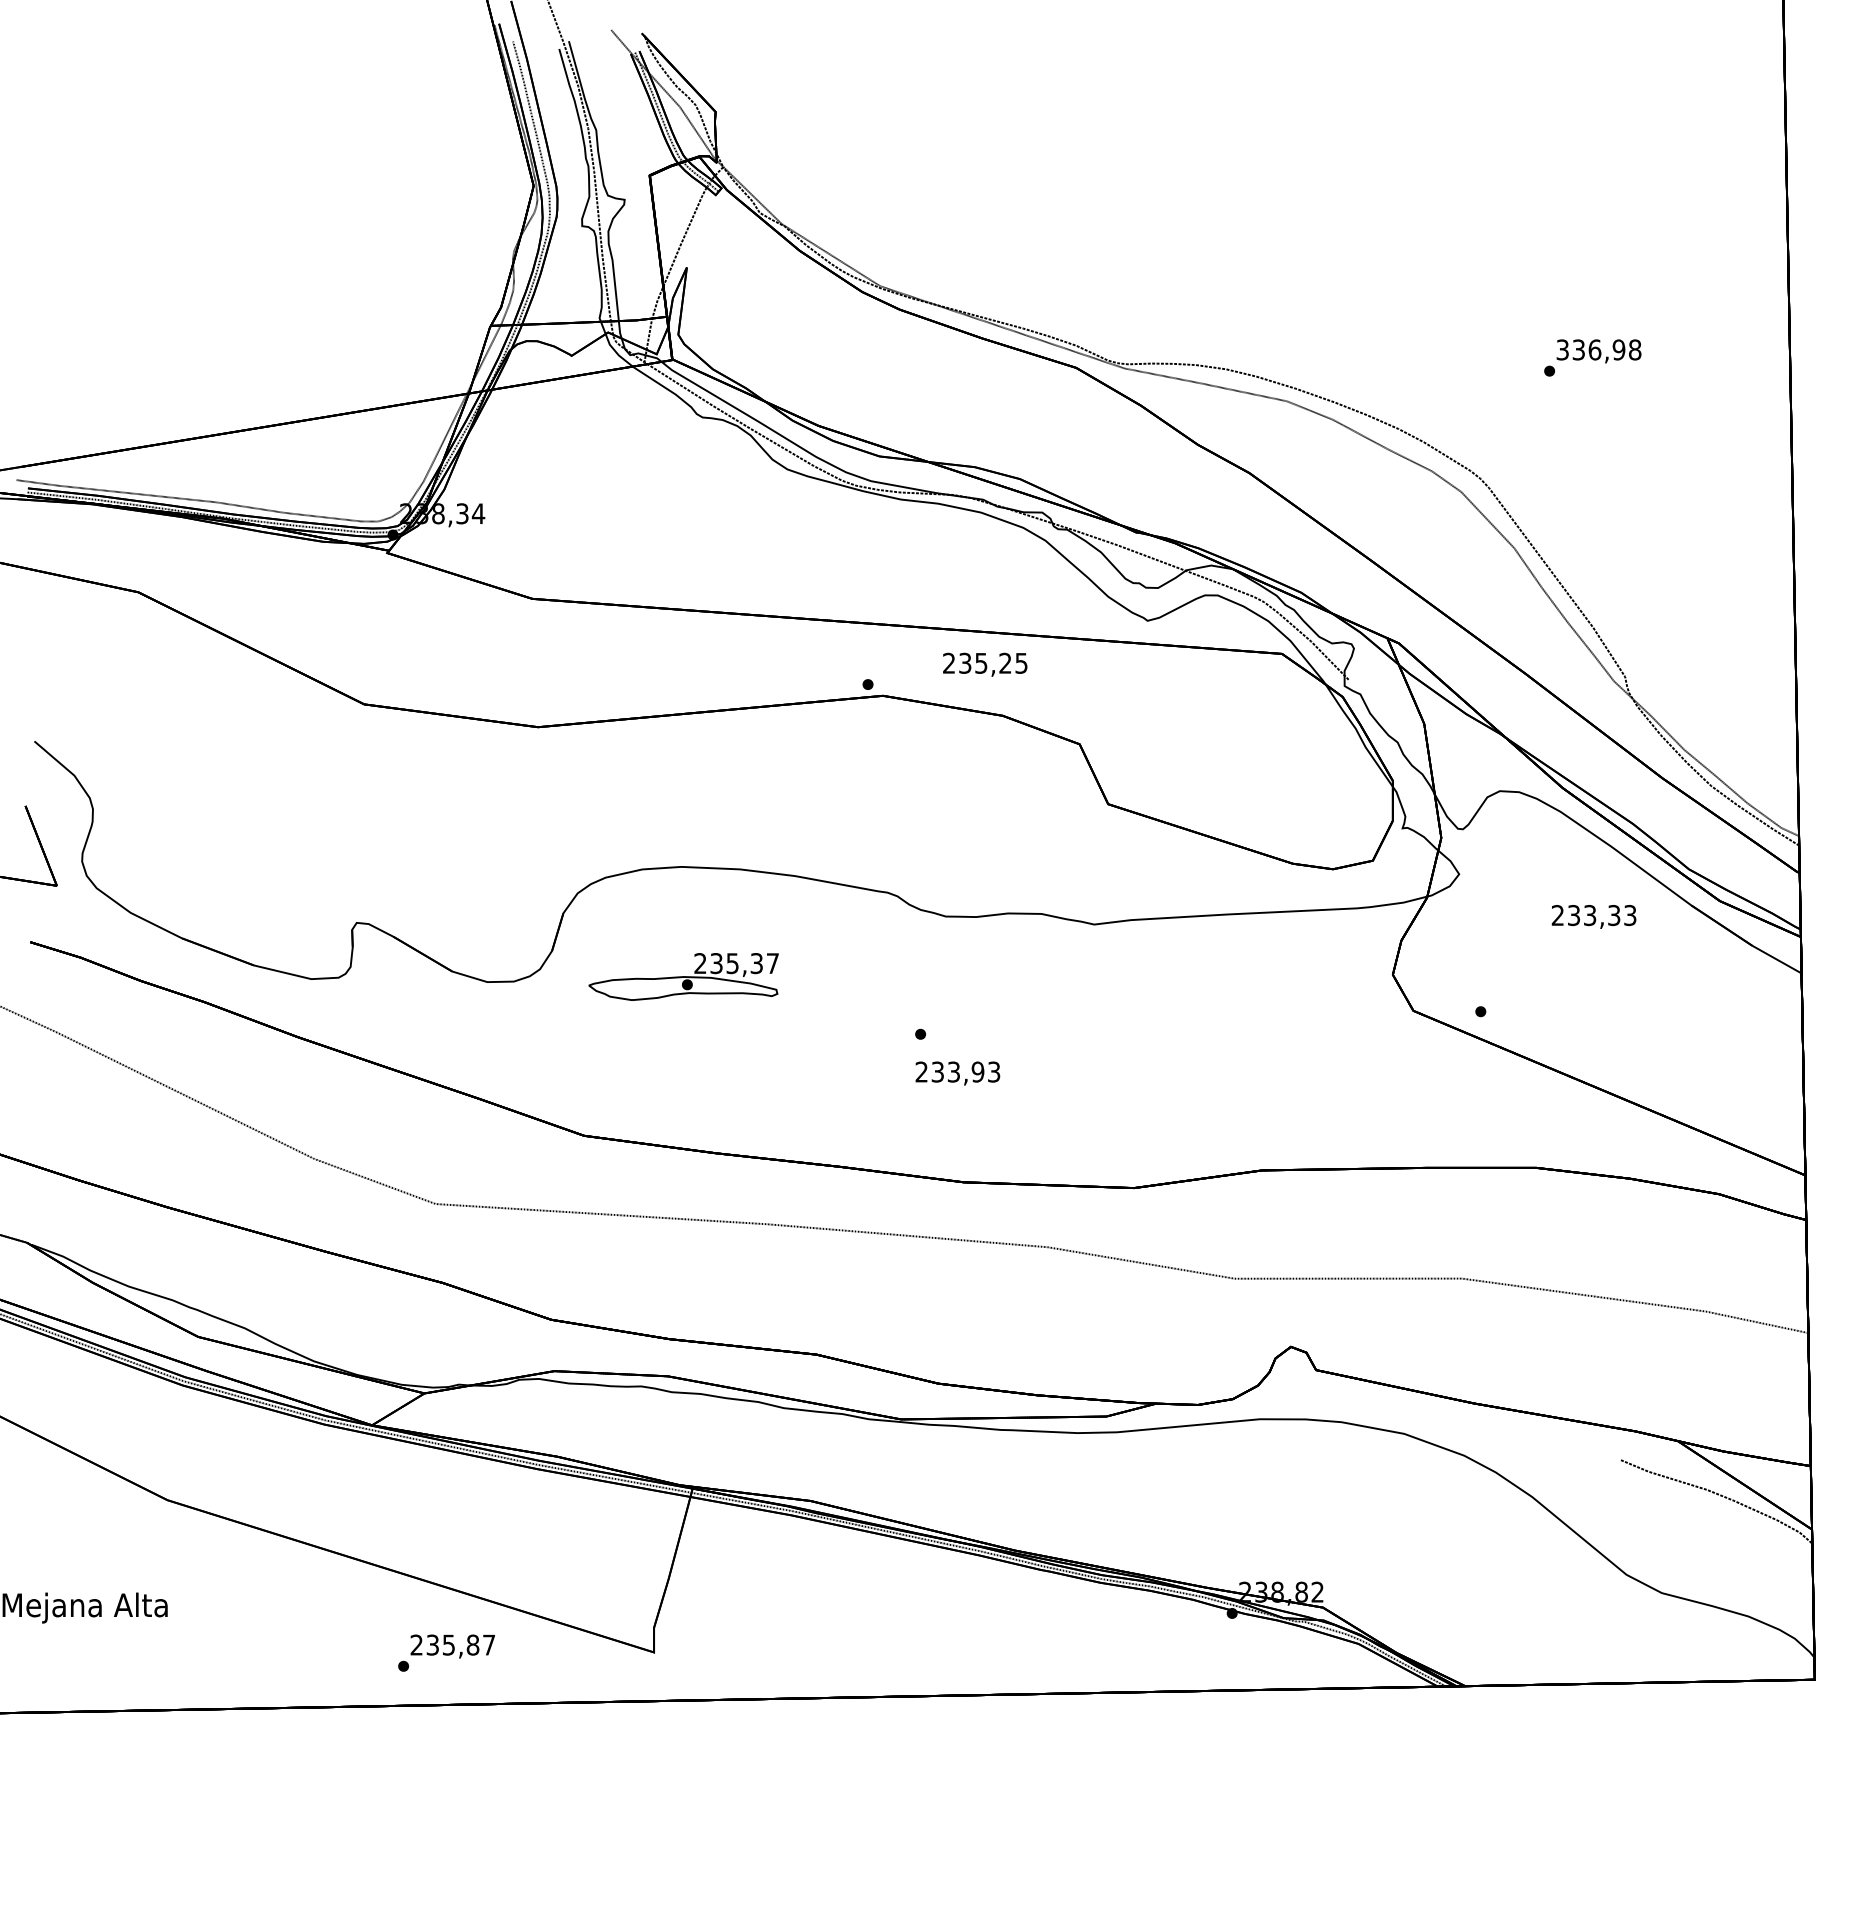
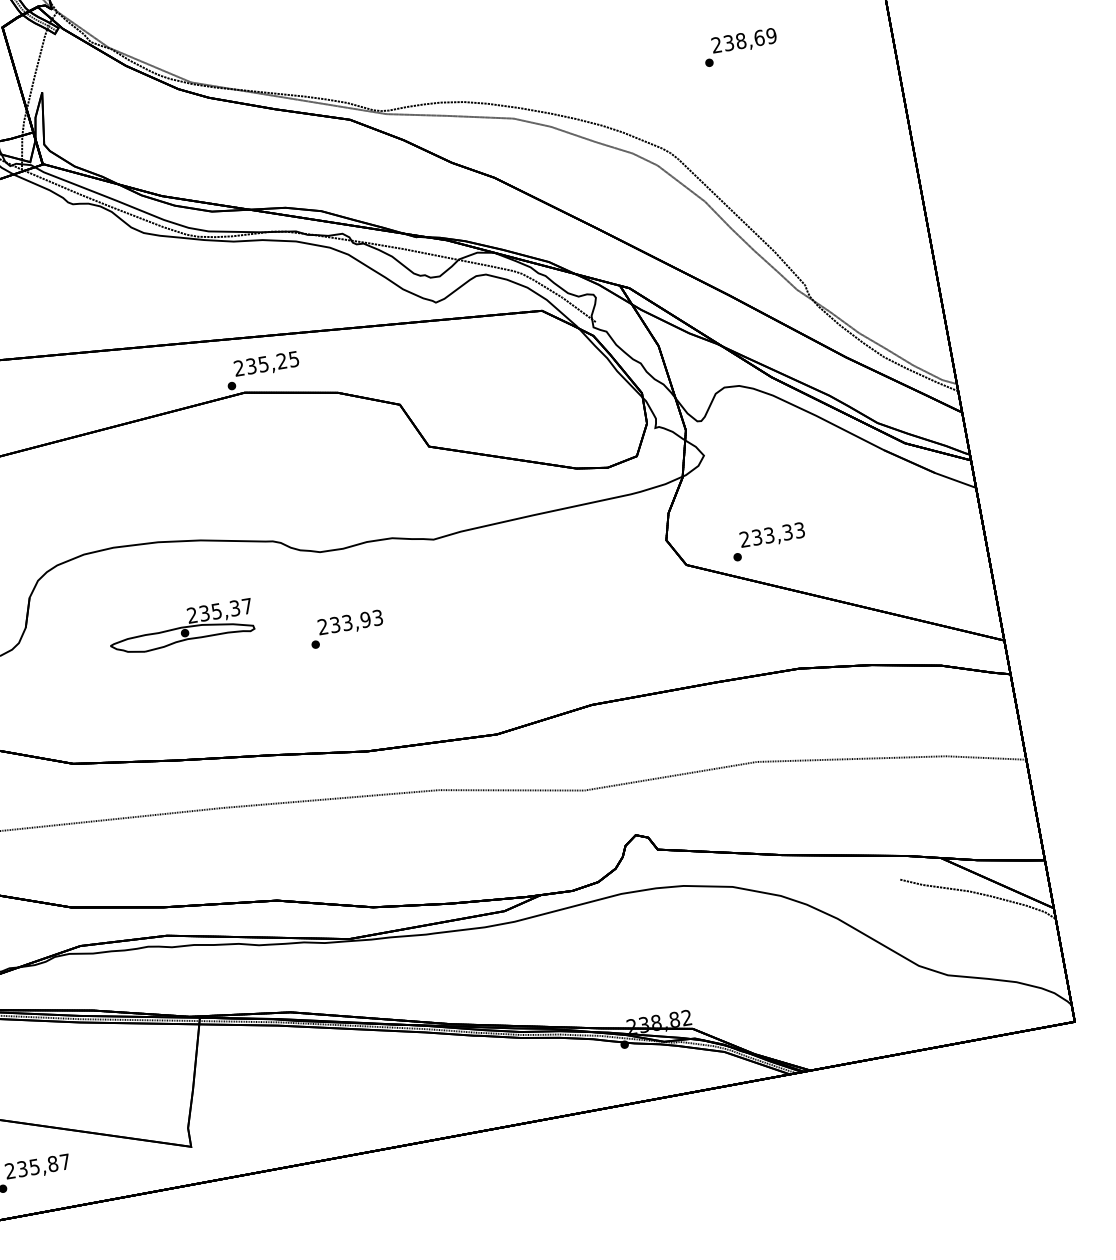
text: (1598, 349) -> (743, 40), 336,98 -> 238,69
text: (985, 664) -> (266, 364), moved
text: (1593, 916) -> (772, 535), moved
part: (683, 976) -> (181, 627), moved
text: (957, 1073) -> (350, 623), moved

